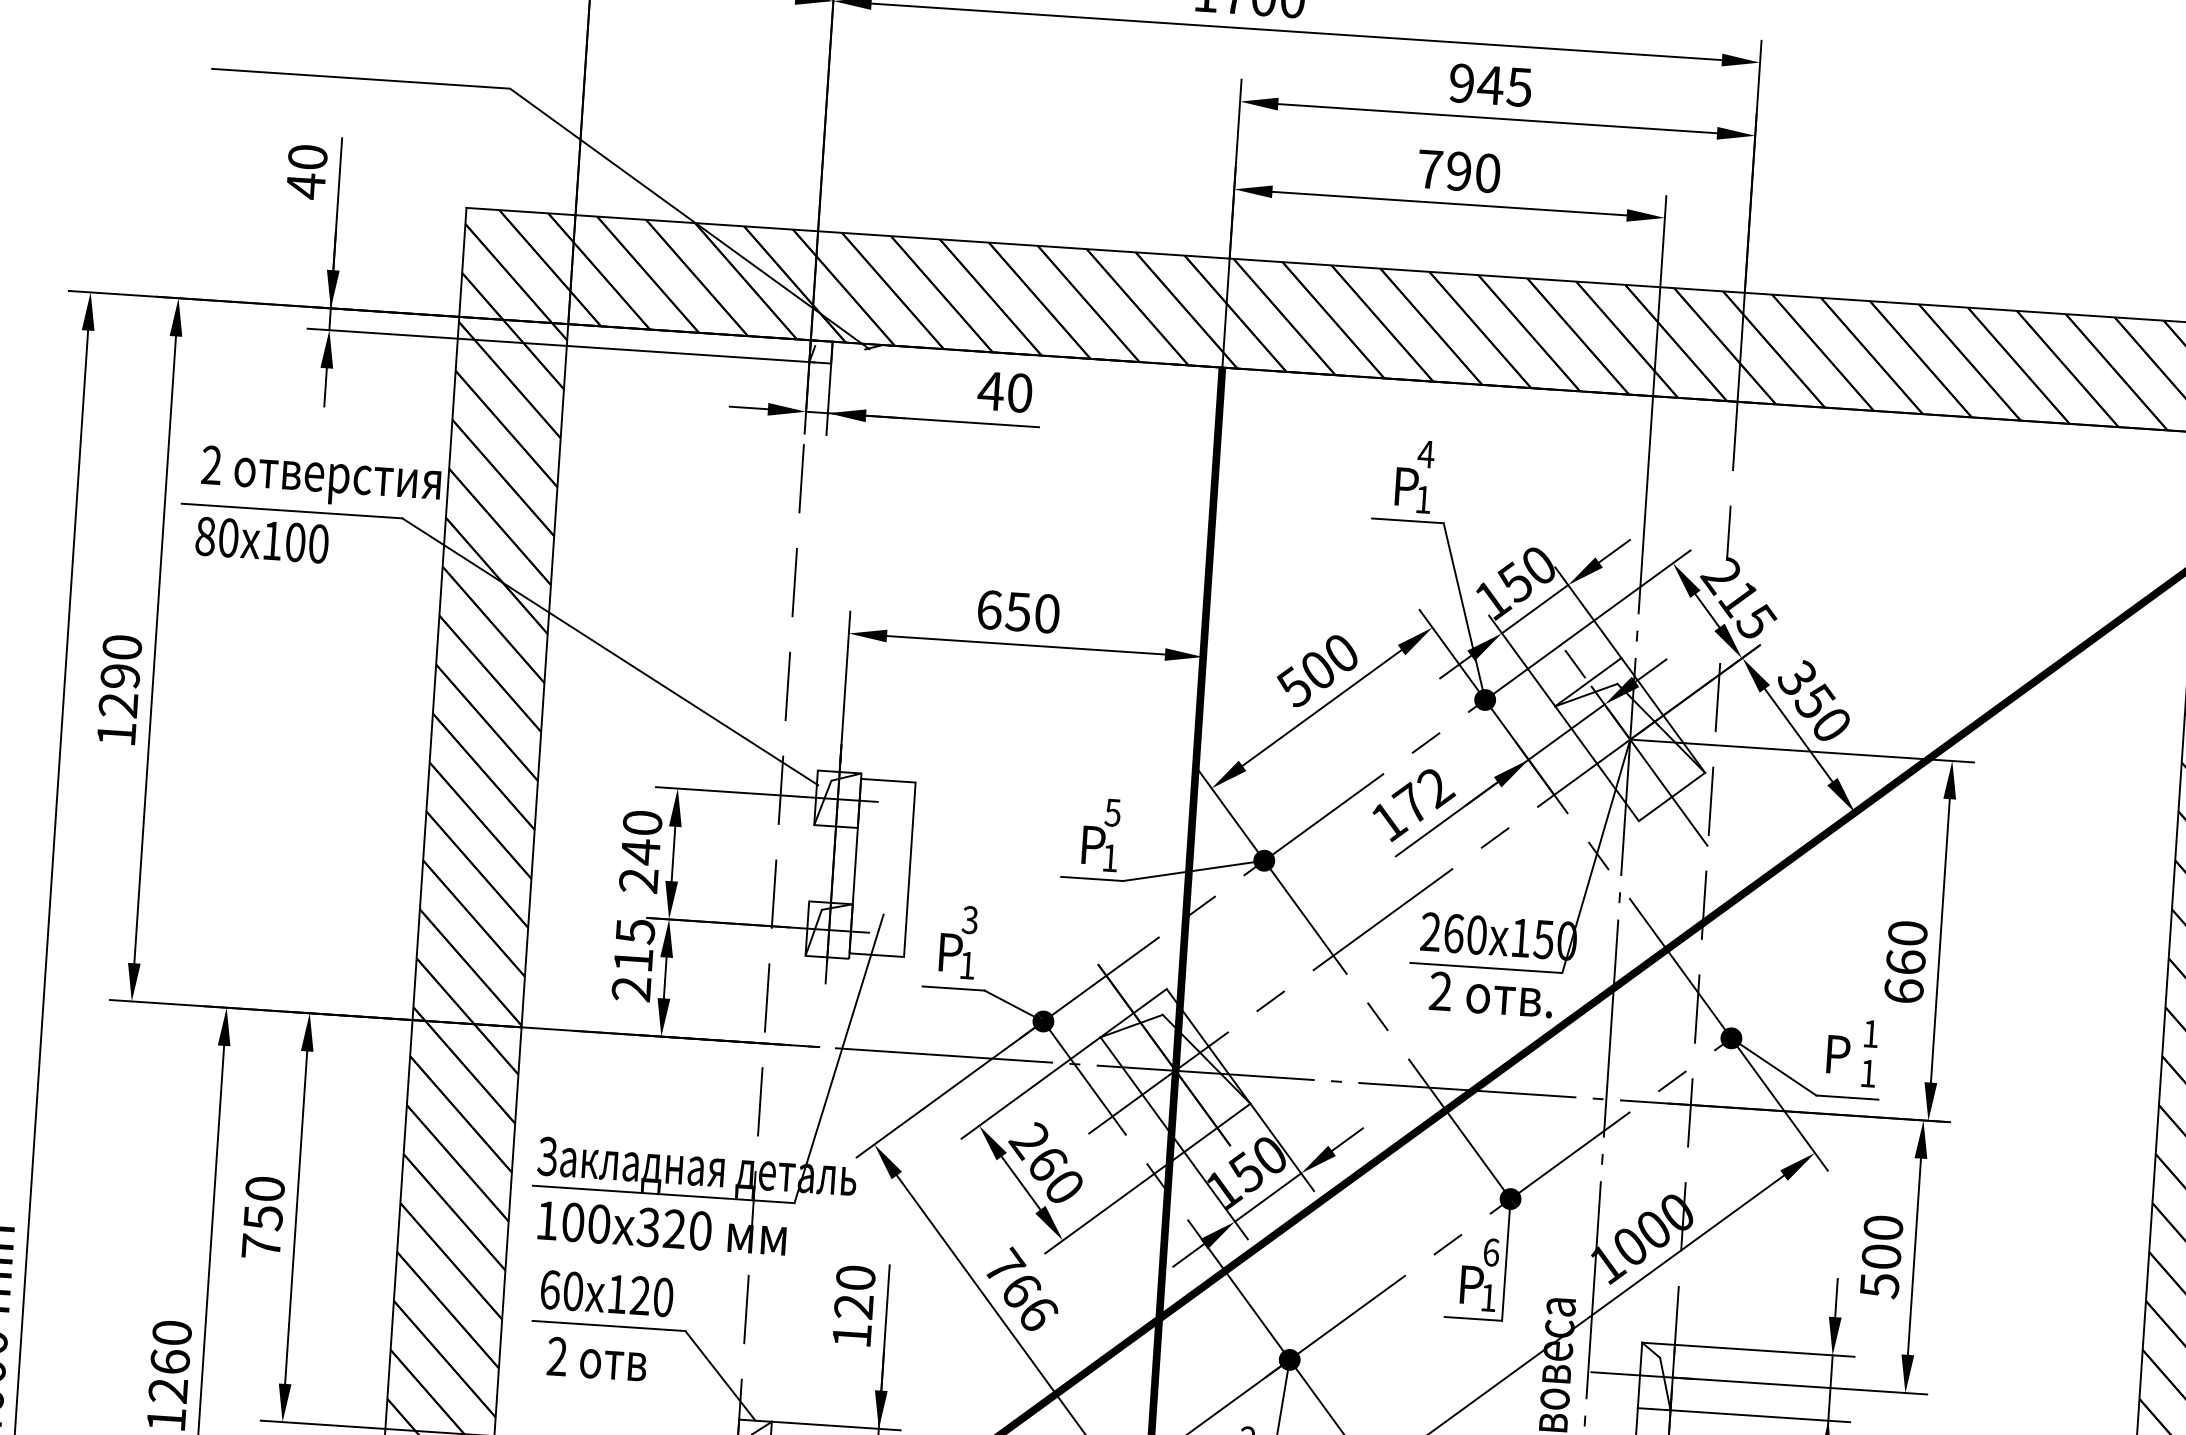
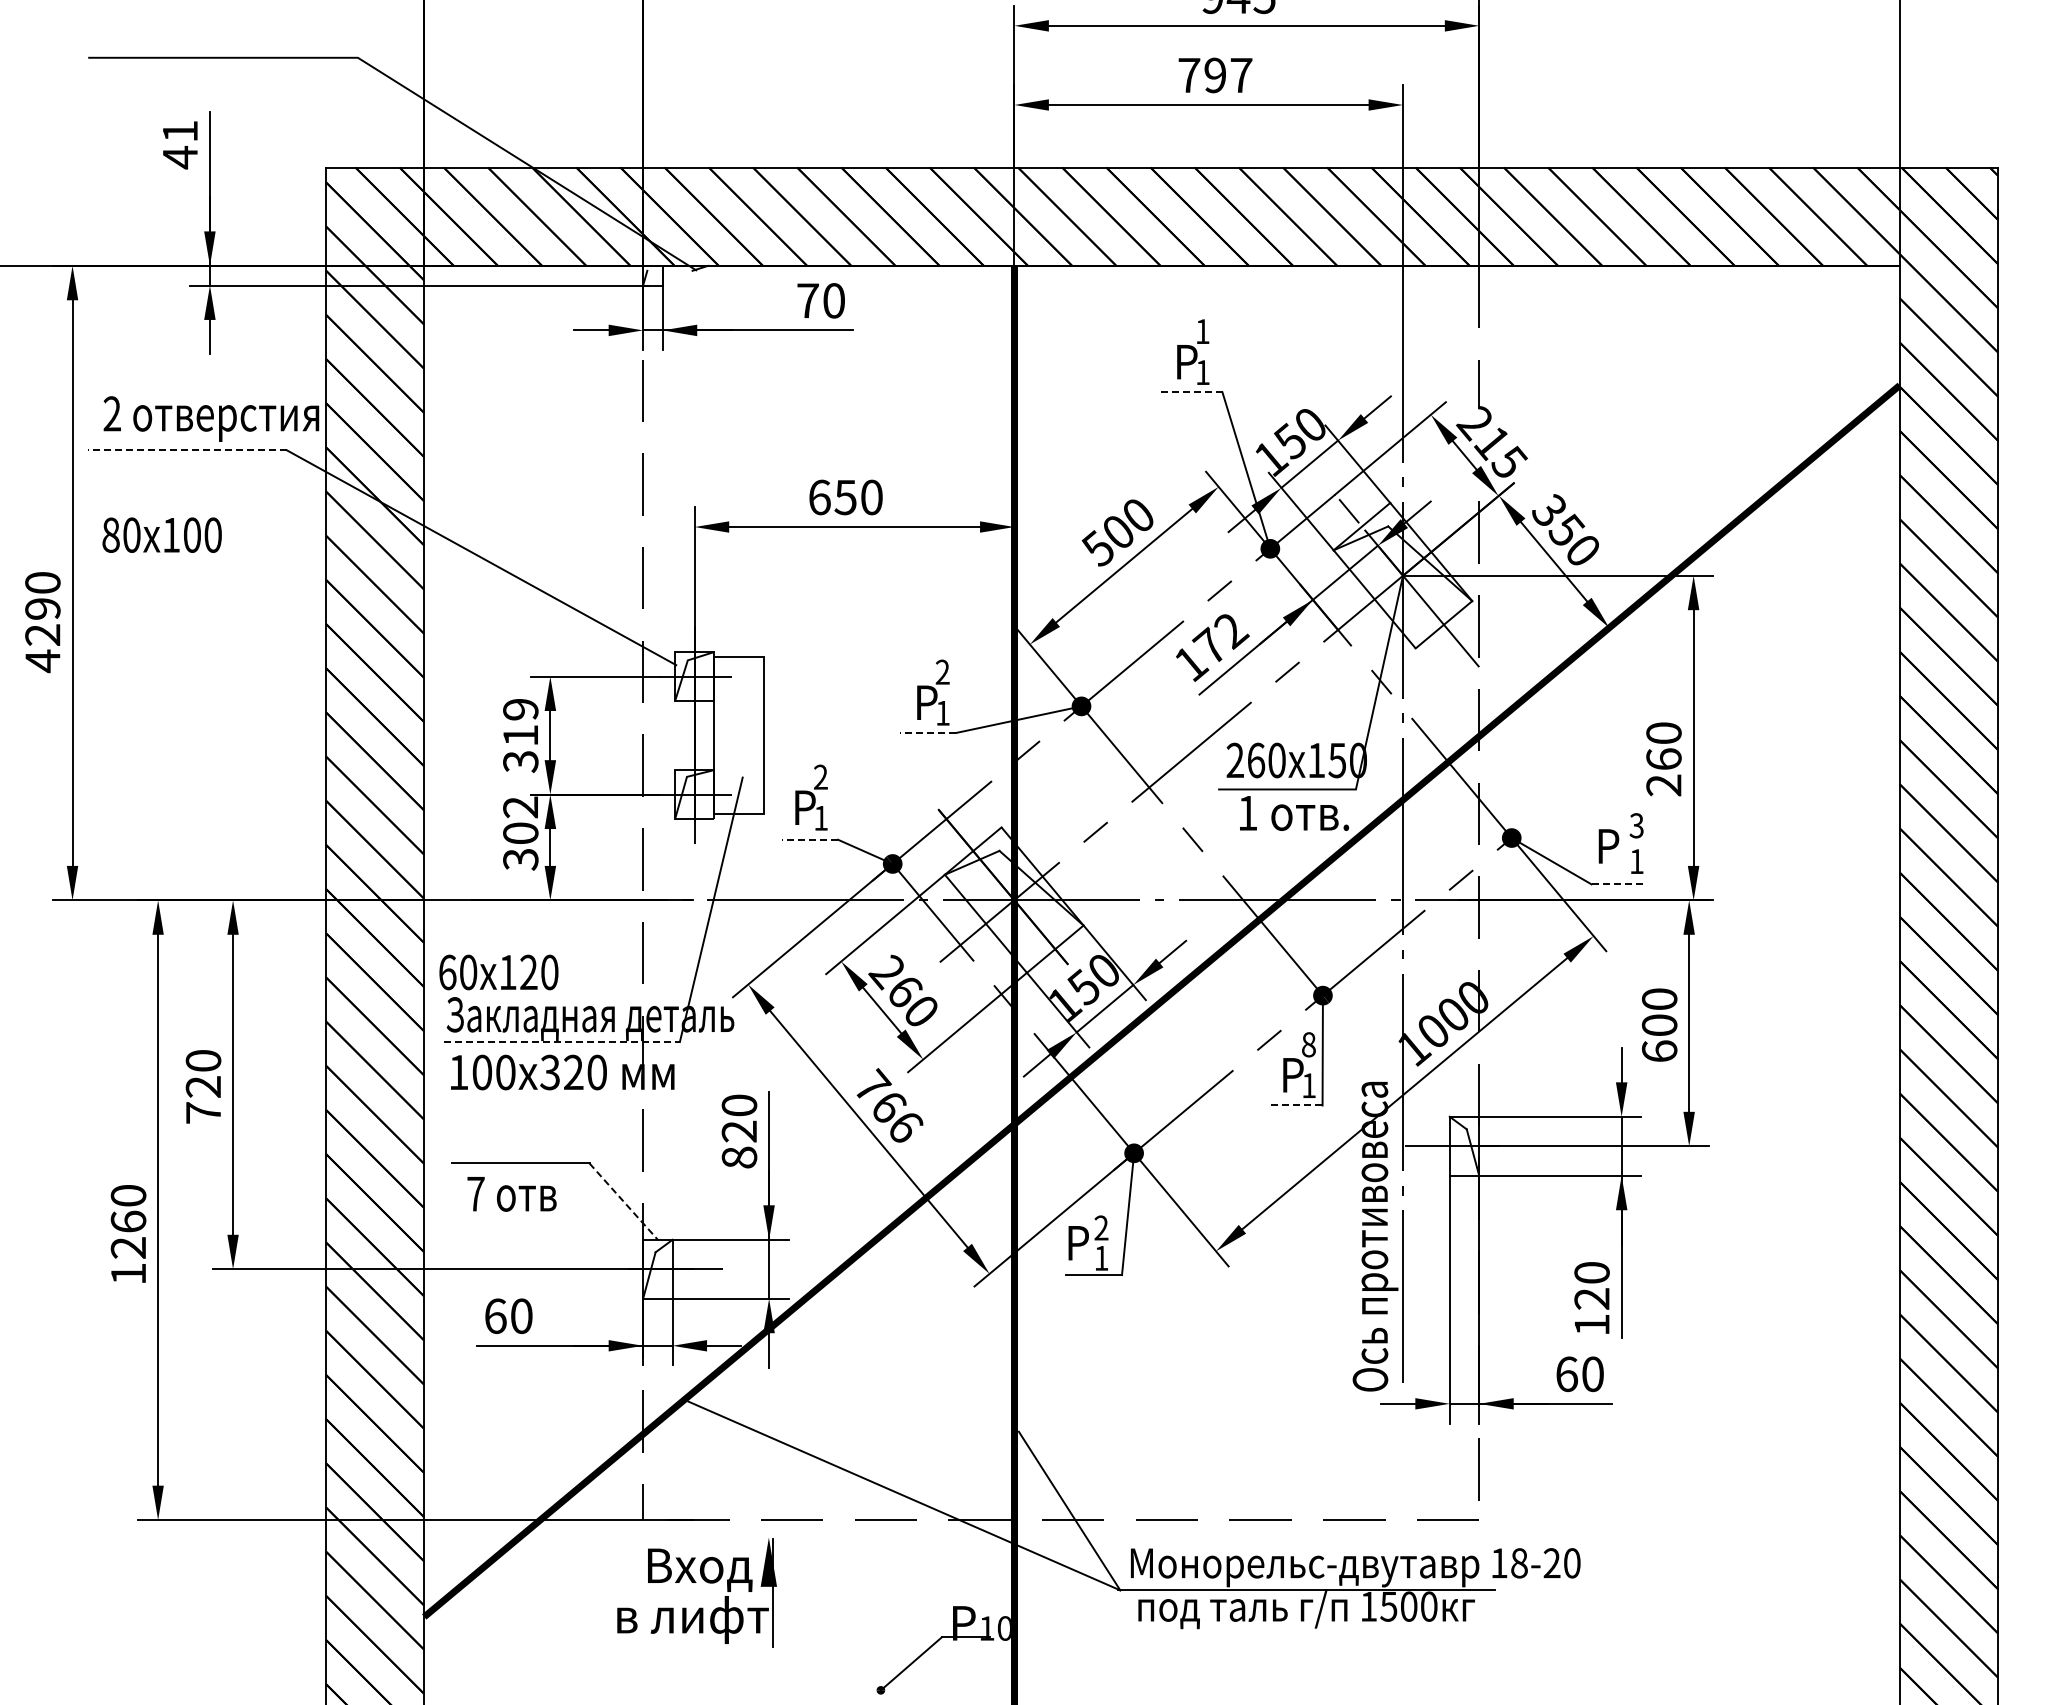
text: (308, 157) -> (180, 131), 40 -> 41
text: (1488, 173) -> (1241, 75), 790 -> 797
text: (990, 390) -> (807, 300), 40 -> 70
text: (1425, 454) -> (1202, 331), 4 -> 1
line: (292, 511) -> (187, 450), solid -> dashed
line: (1407, 520) -> (1189, 392), solid -> dashed
text: (261, 539) -> (161, 534), moved
text: (116, 734) -> (42, 661), 1290 -> 4290
text: (1112, 811) -> (942, 671), 5 -> 2
text: (640, 851) -> (520, 735), 240 -> 319
line: (1091, 879) -> (927, 733), solid -> dashed
text: (969, 920) -> (820, 777), 3 -> 2
text: (633, 960) -> (520, 833), 215 -> 302
line: (954, 988) -> (810, 839), solid -> dashed
text: (1440, 990) -> (1247, 812), 2 -> 1
text: (1903, 991) -> (1663, 785), 660 -> 260
text: (1870, 1033) -> (1636, 825), 1 -> 3
line: (1847, 1097) -> (1619, 884), solid -> dashed
line: (664, 1193) -> (562, 1041), solid -> dashed
text: (263, 1218) -> (203, 1087), 750 -> 720
text: (1490, 1252) -> (1308, 1044), 6 -> 8
text: (1879, 1285) -> (1659, 1051), 500 -> 600
text: (606, 1293) -> (498, 972), moved
line: (1473, 1318) -> (1296, 1105), solid -> dashed
text: (852, 1335) -> (739, 1157), 120 -> 820
text: (556, 1355) -> (475, 1193), 2 -> 7
line: (721, 1375) -> (624, 1201), solid -> dashed

